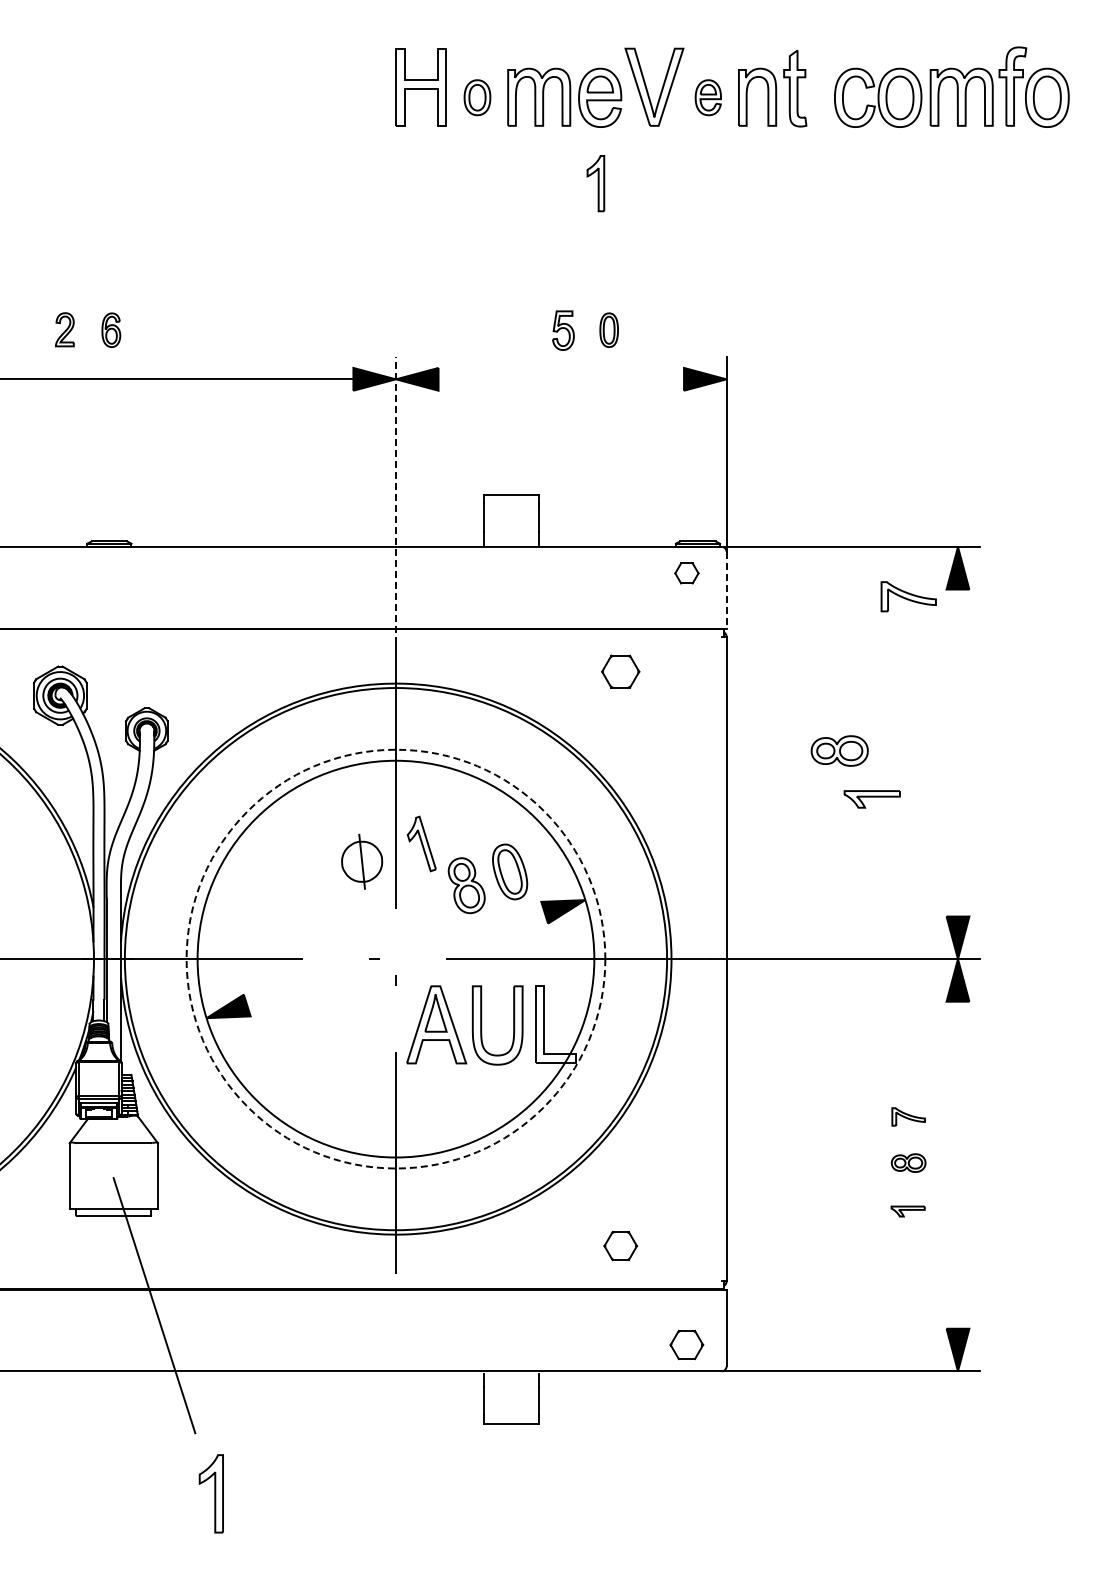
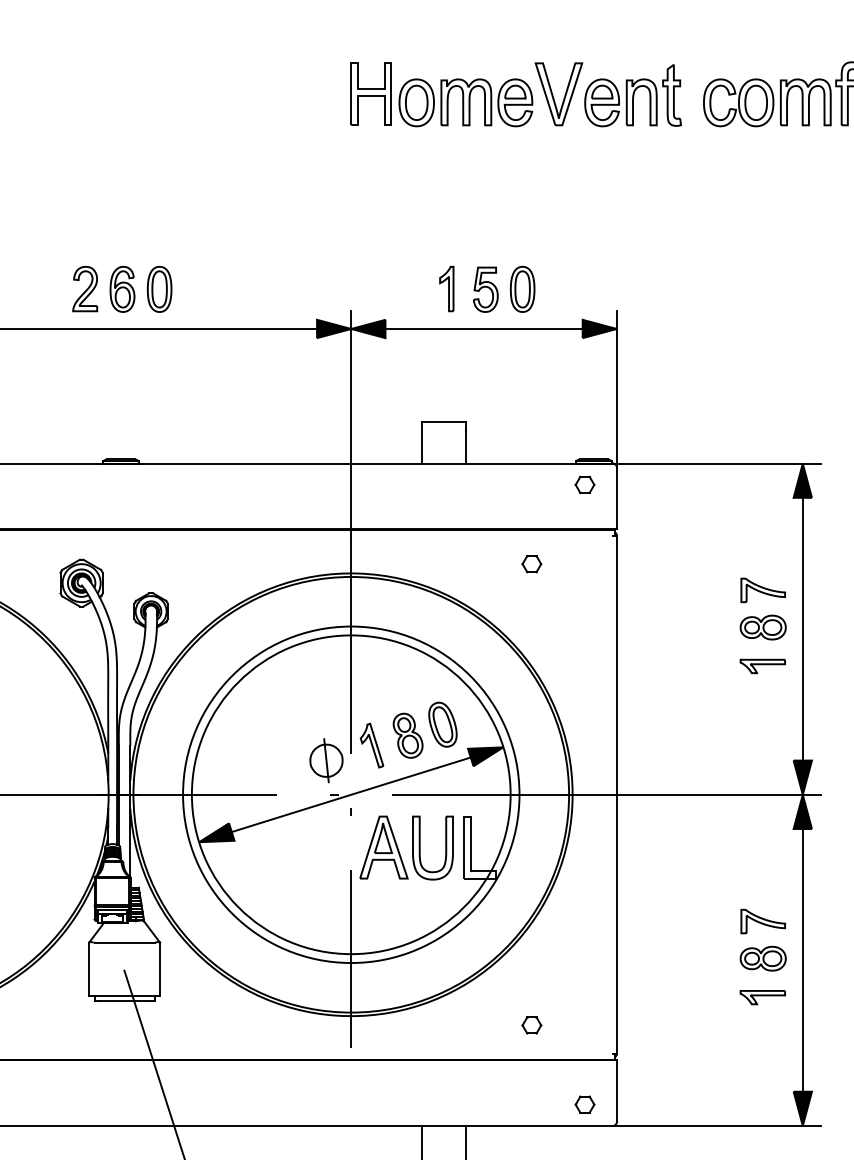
part: (477, 97) -> (416, 102), size x1.67
part: (708, 97) -> (602, 102), size x1.67
part: (595, 183) -> (446, 288), moved
part: (64, 329) -> (84, 288), size x1.67
part: (111, 330) -> (122, 289), size x1.67
part: (157, 330) -> (159, 289), added
part: (563, 330) -> (485, 289), size x1.43
part: (608, 330) -> (522, 289), size x1.67
line: (561, 379) -> (484, 329), added
line: (395, 500) -> (350, 426), dashed -> solid
line: (726, 590) -> (616, 498), dashed -> solid
part: (908, 596) -> (763, 590), moved
part: (620, 672) -> (531, 564), size x0.62
part: (839, 750) -> (763, 627), moved
line: (958, 752) -> (803, 628), added
part: (871, 799) -> (762, 666), moved
part: (421, 843) -> (371, 745), moved
part: (362, 861) -> (326, 760), moved
circle: (395, 958) -> (350, 794), dashed -> solid
line: (395, 958) -> (350, 794), added
part: (908, 1116) -> (763, 921), size x1.67
part: (908, 1162) -> (763, 958), size x1.67
line: (958, 1164) -> (803, 959), added
part: (907, 1211) -> (762, 997), size x1.67
part: (620, 1246) -> (531, 1025), size x0.71
part: (686, 1344) -> (584, 1104), size x0.71

